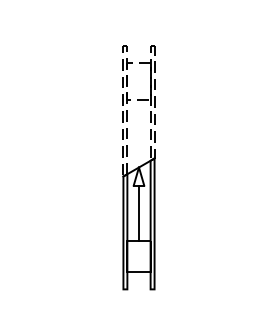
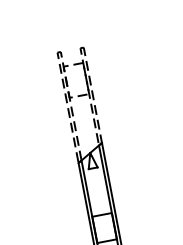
line: (139, 212) -> (97, 190), removed

